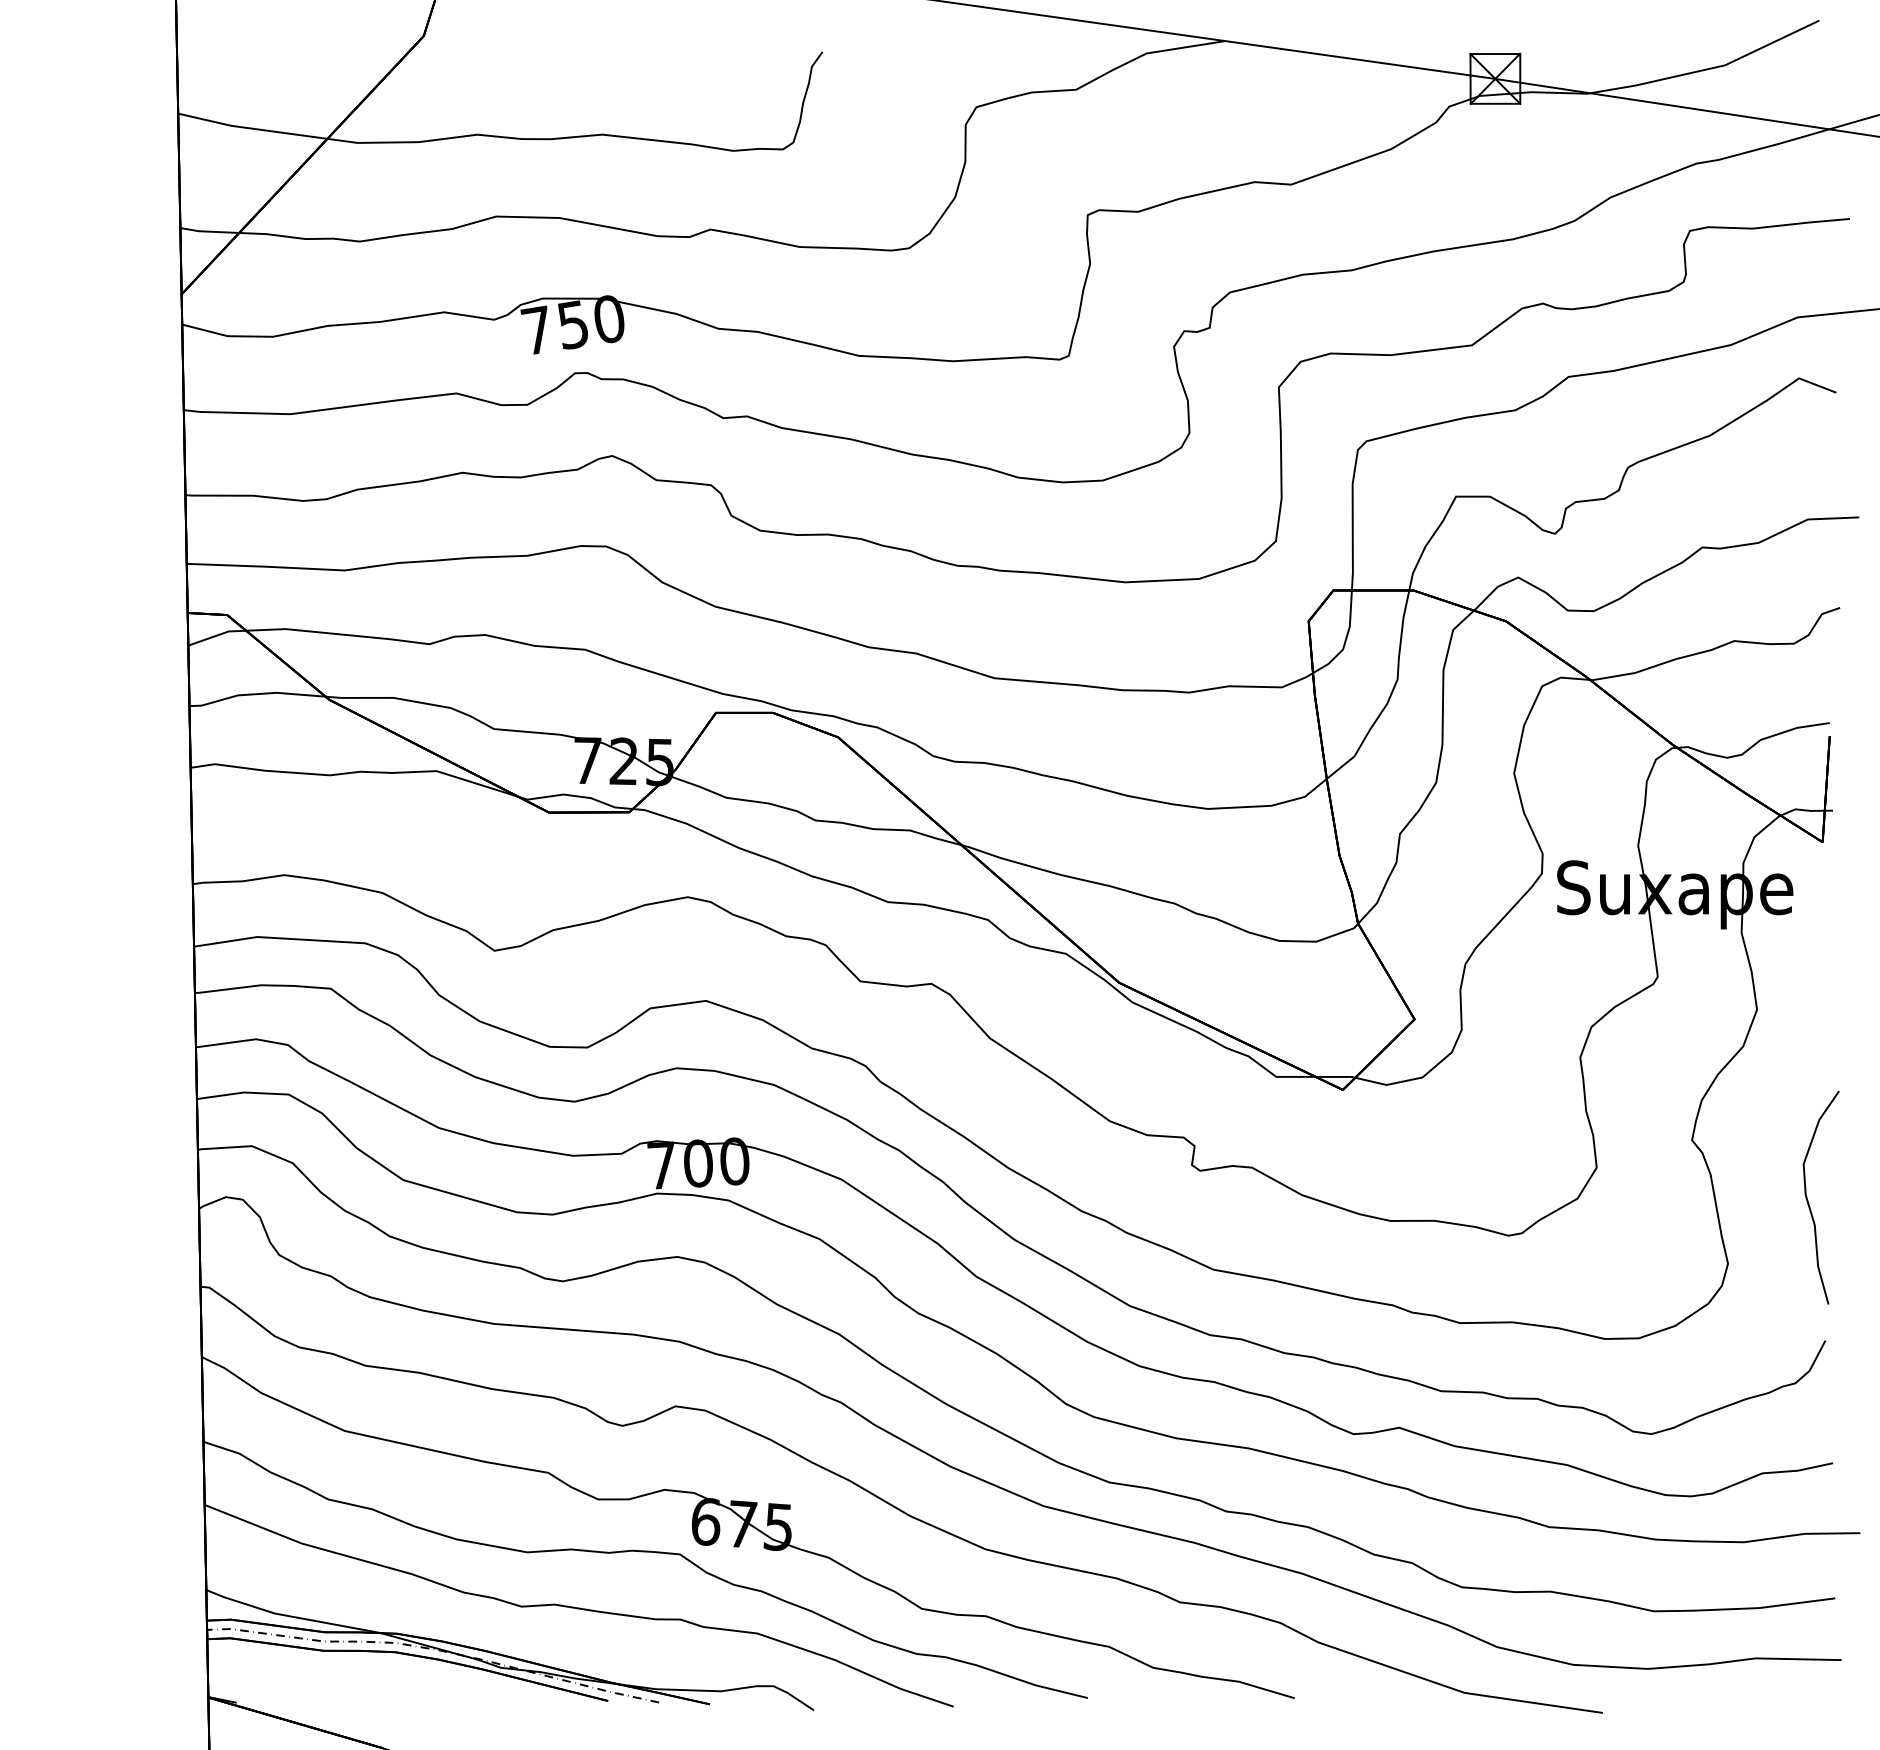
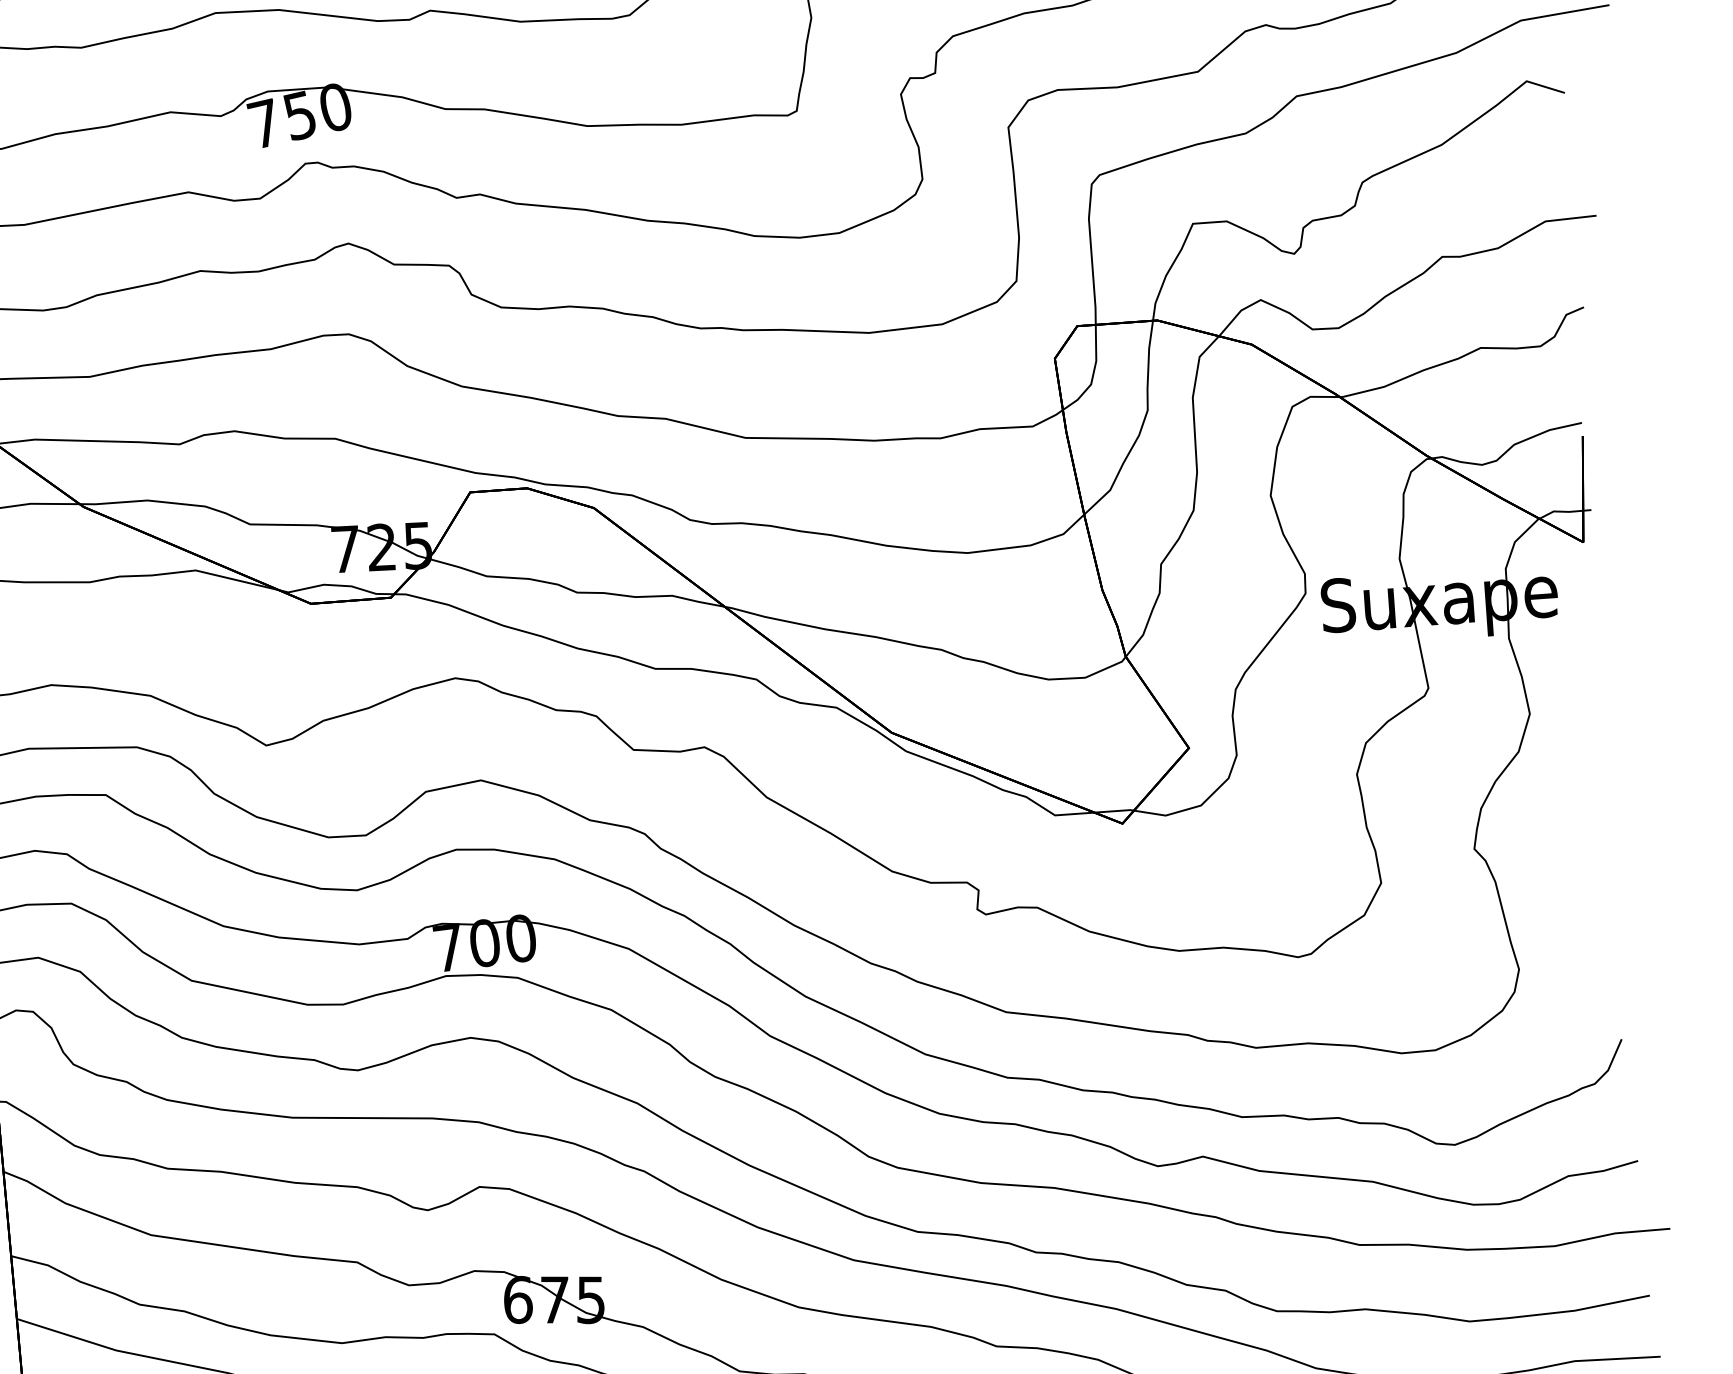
curve: (1808, 1200) -> (1594, 900), removed

